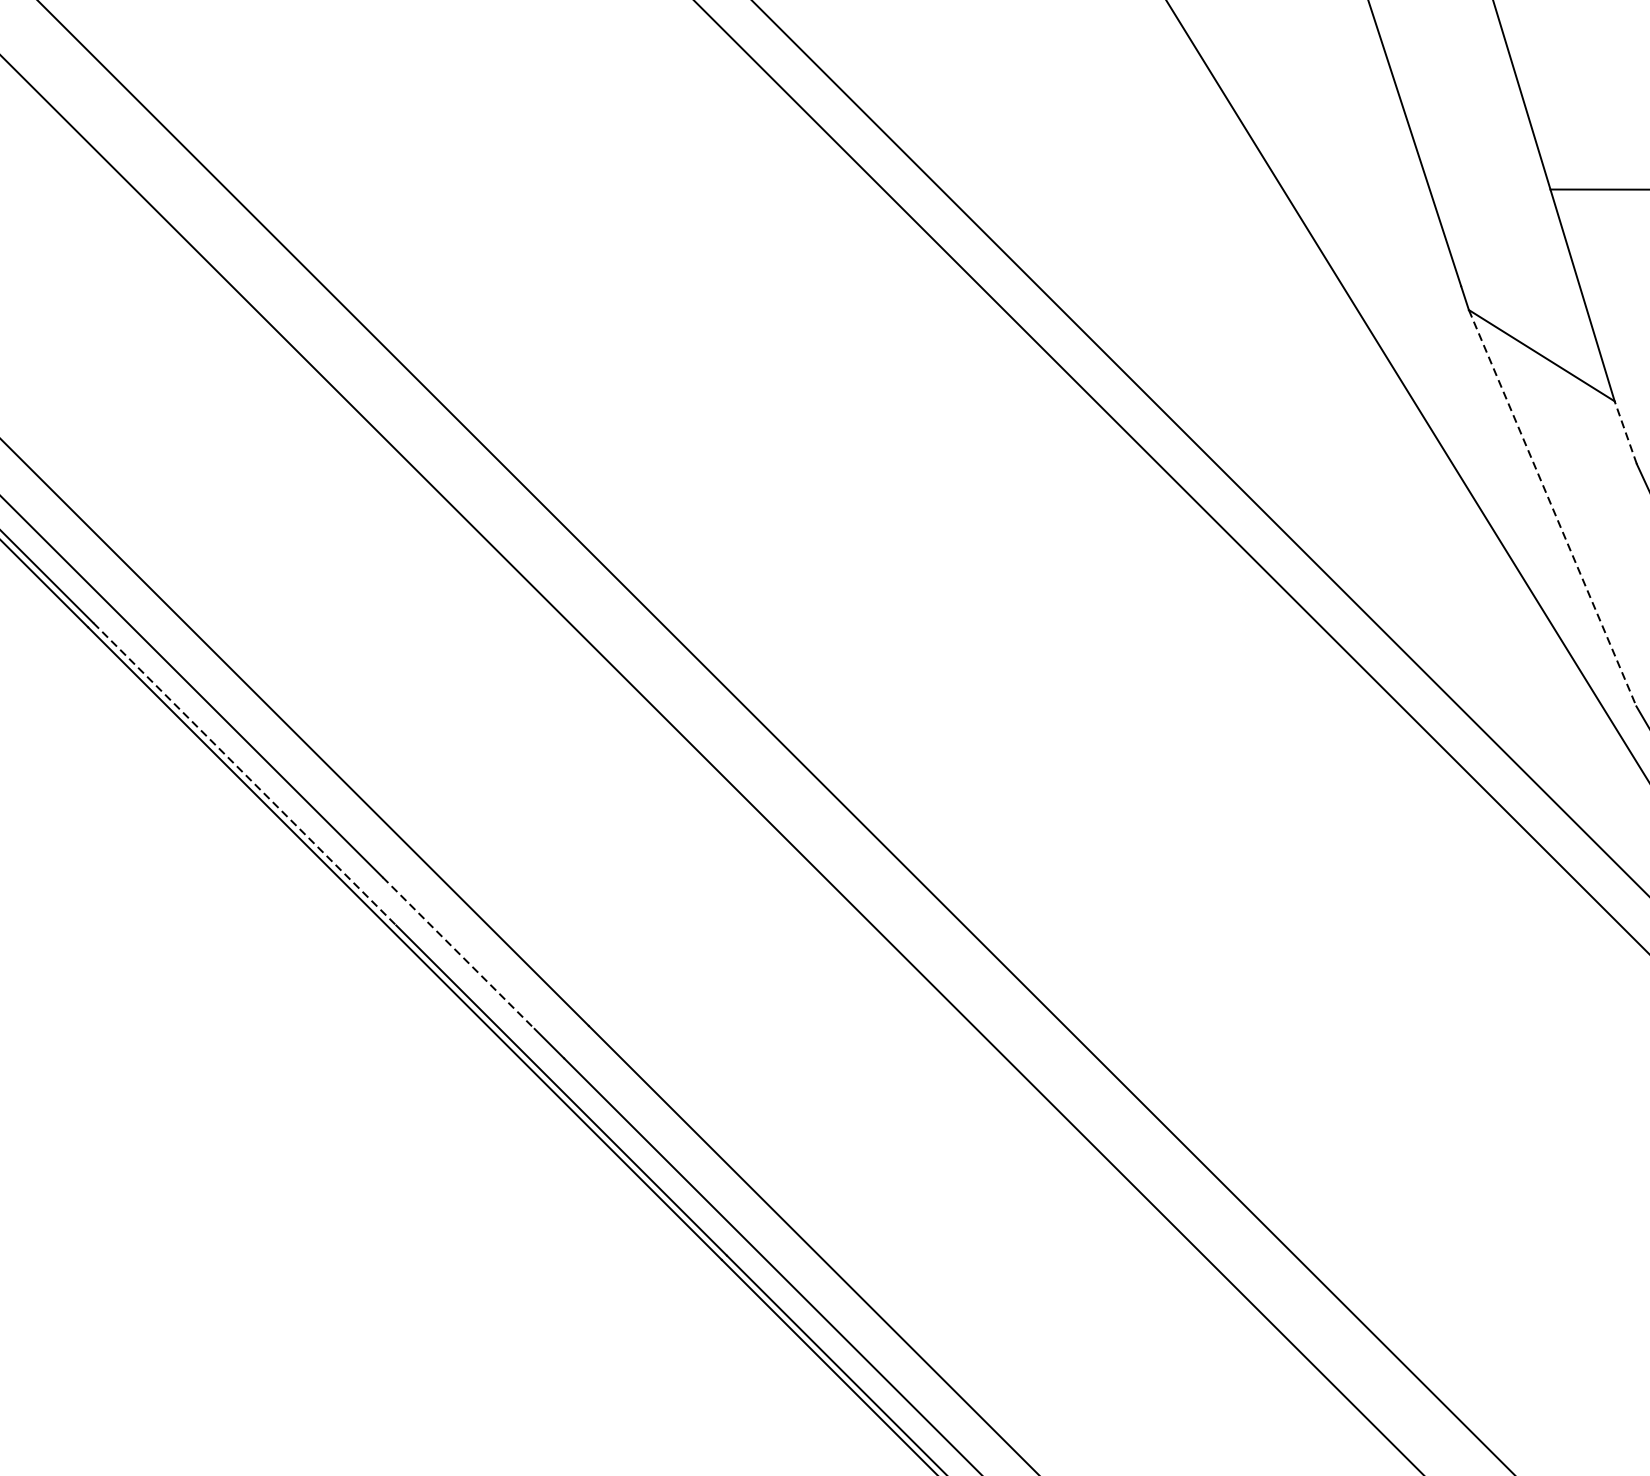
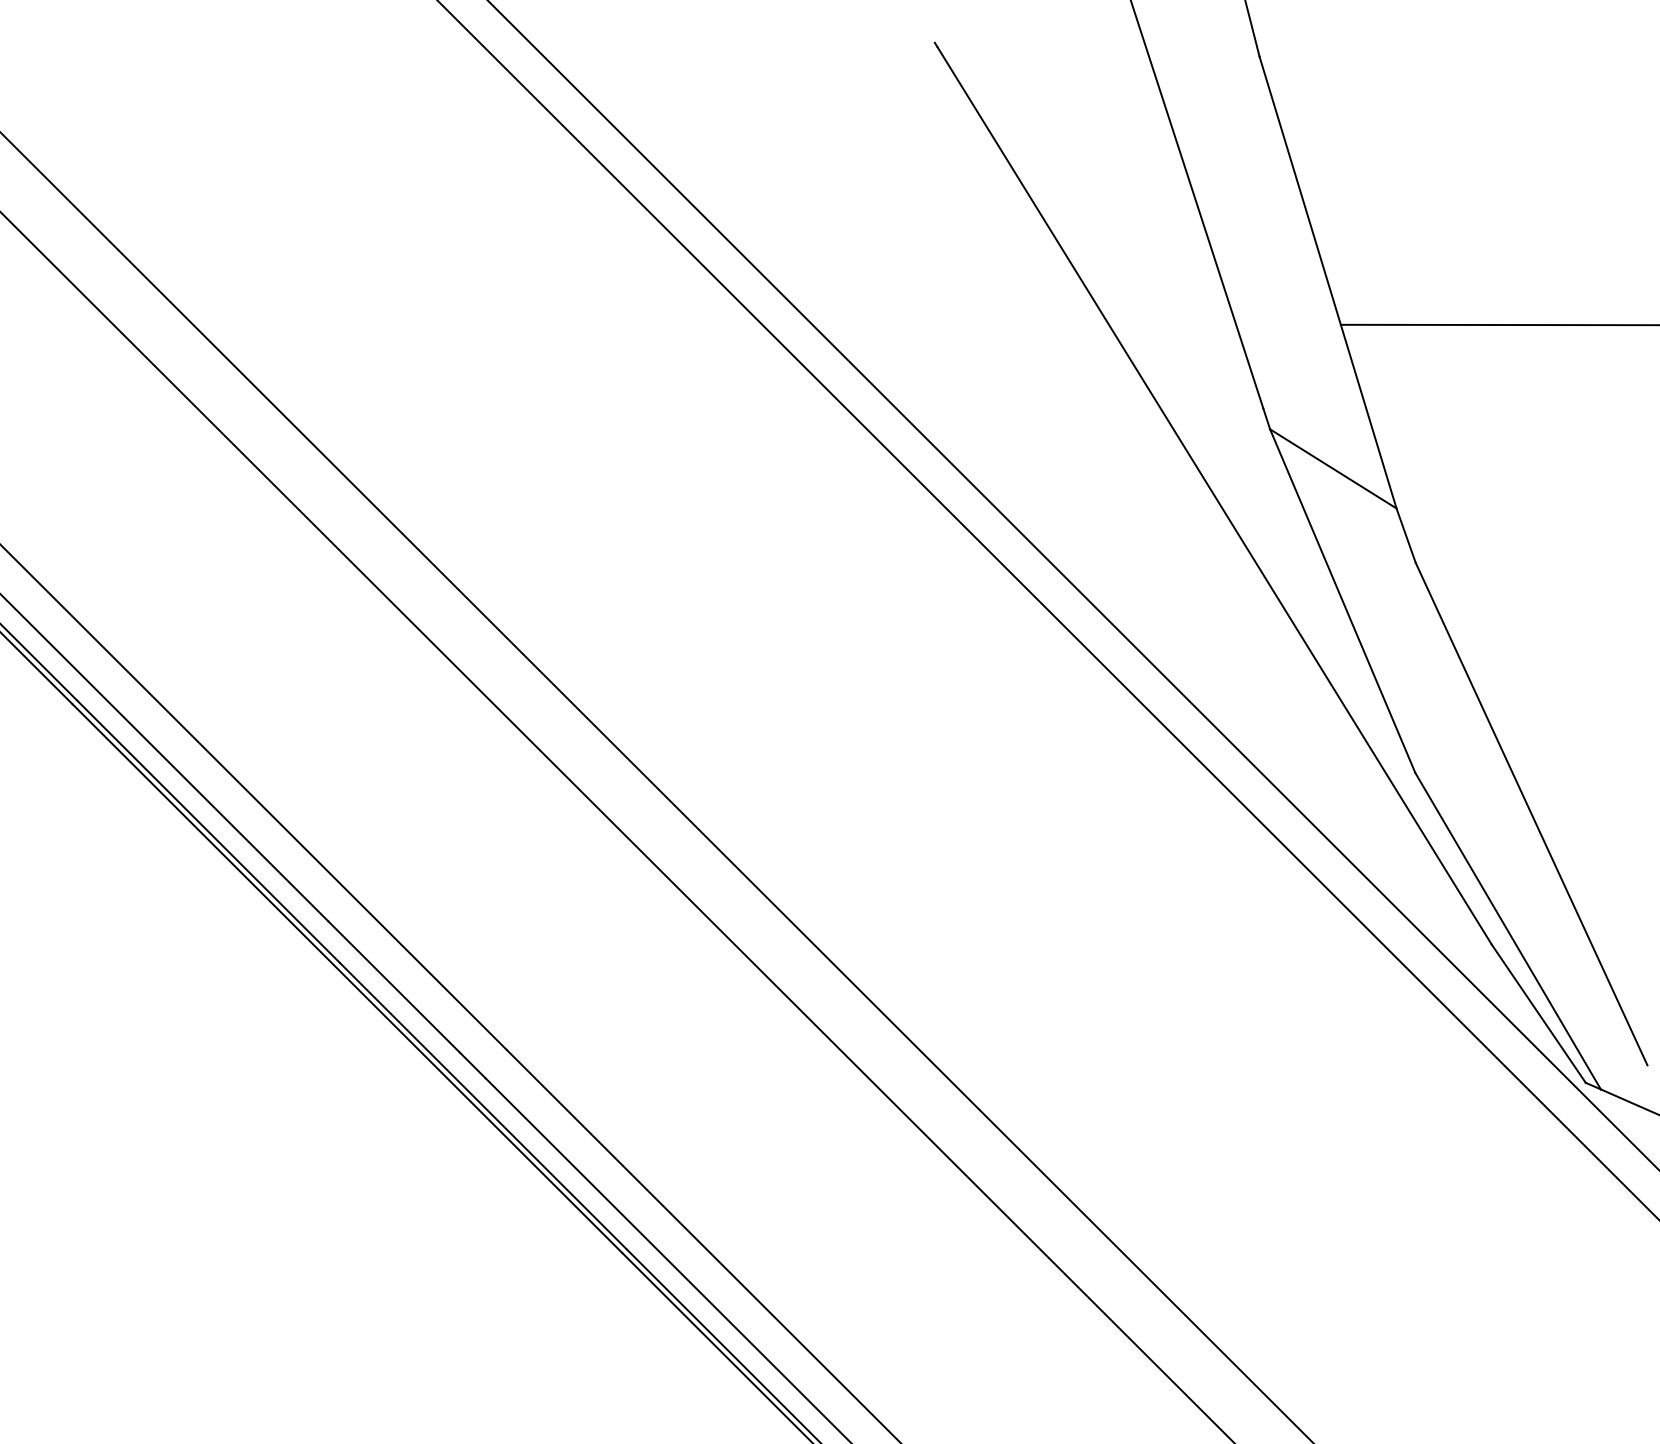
line: (1626, 432) -> (1406, 535), dashed -> solid
line: (1552, 508) -> (1342, 601), dashed -> solid
line: (244, 773) -> (208, 831), dashed -> solid
line: (459, 953) -> (394, 987), dashed -> solid

